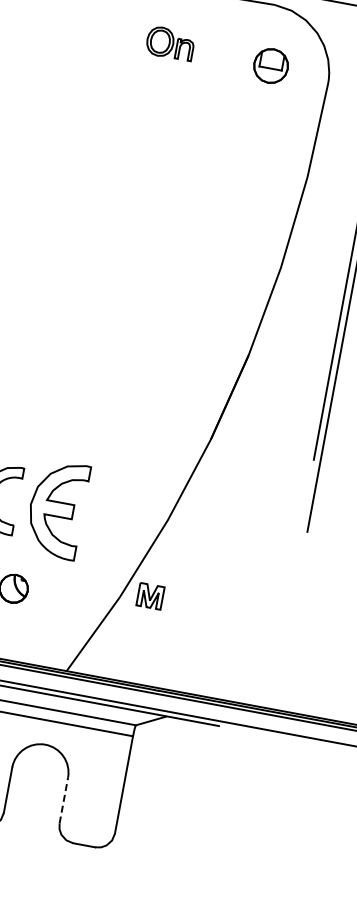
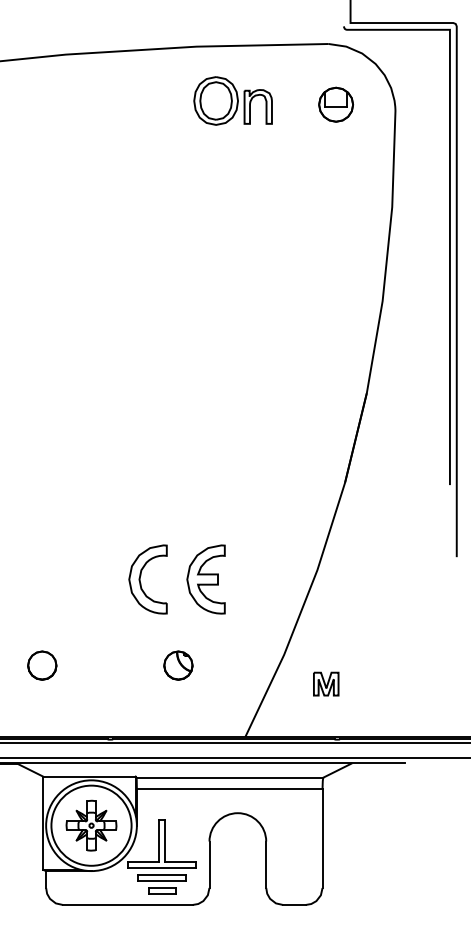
part: (169, 42) -> (232, 100), size x1.67
part: (56, 509) -> (205, 579), size x0.71
part: (150, 595) -> (326, 683), moved
line: (64, 800) -> (266, 864), dashed -> solid

